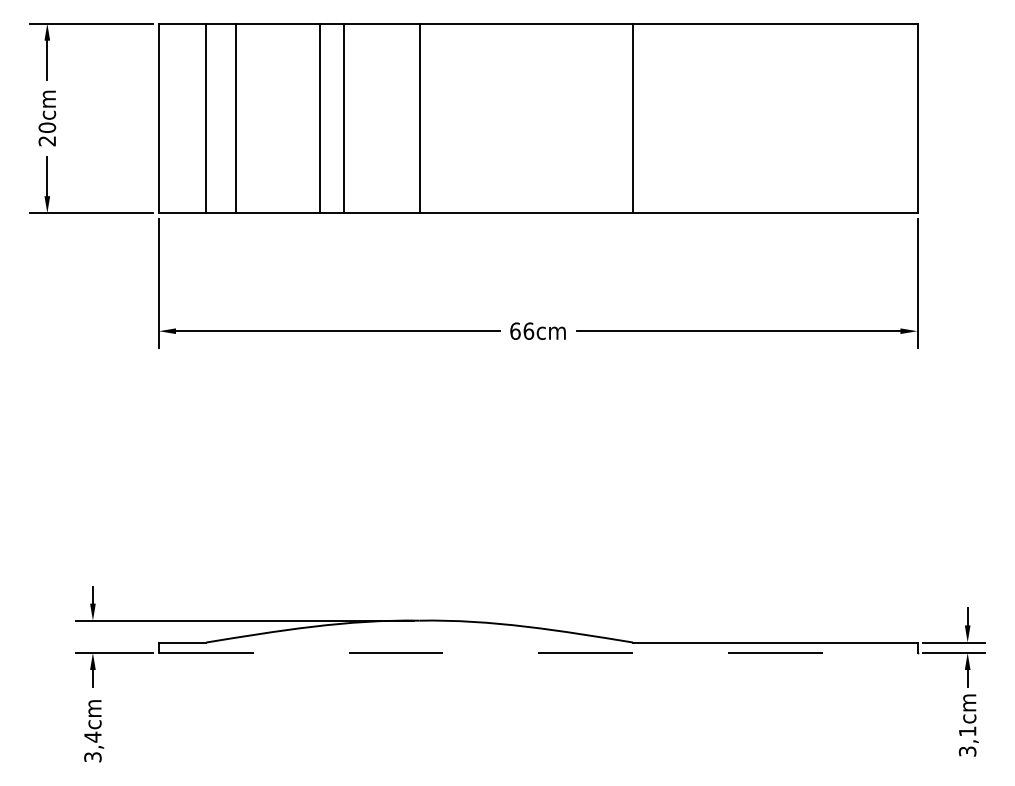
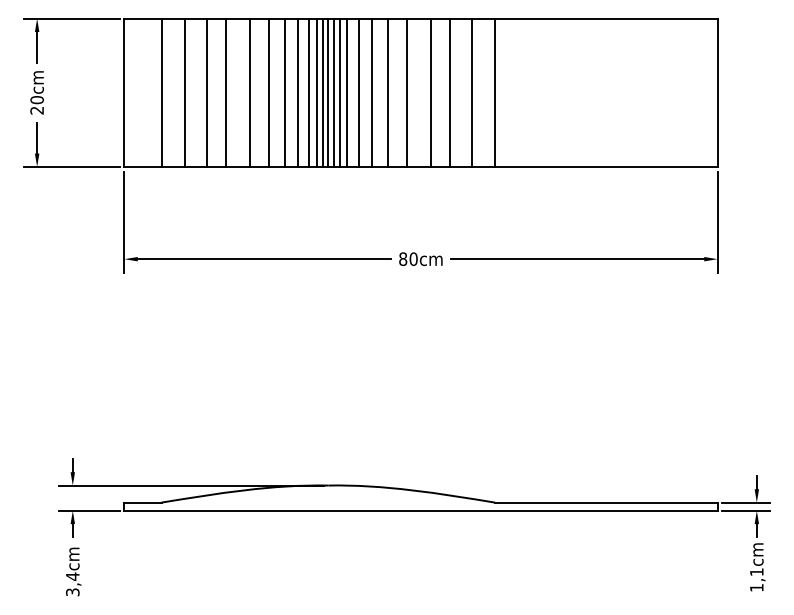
line: (265, 118) -> (207, 92), added
line: (289, 118) -> (226, 92), added
line: (363, 118) -> (284, 92), added
line: (381, 118) -> (298, 92), added
line: (395, 118) -> (309, 92), added
line: (405, 118) -> (317, 92), added
line: (413, 118) -> (323, 92), added
line: (426, 118) -> (333, 92), added
line: (433, 118) -> (339, 92), added
line: (444, 118) -> (347, 92), added
line: (458, 118) -> (358, 92), added
line: (474, 118) -> (371, 92), added
line: (495, 118) -> (387, 92), added
line: (519, 118) -> (406, 92), added
line: (550, 118) -> (430, 92), added
line: (574, 118) -> (449, 92), added
line: (604, 118) -> (472, 92), added
text: (522, 330) -> (408, 258), 66cm -> 80cm
line: (538, 652) -> (421, 510), dashed -> solid
text: (967, 751) -> (756, 587), 3,1cm -> 1,1cm

